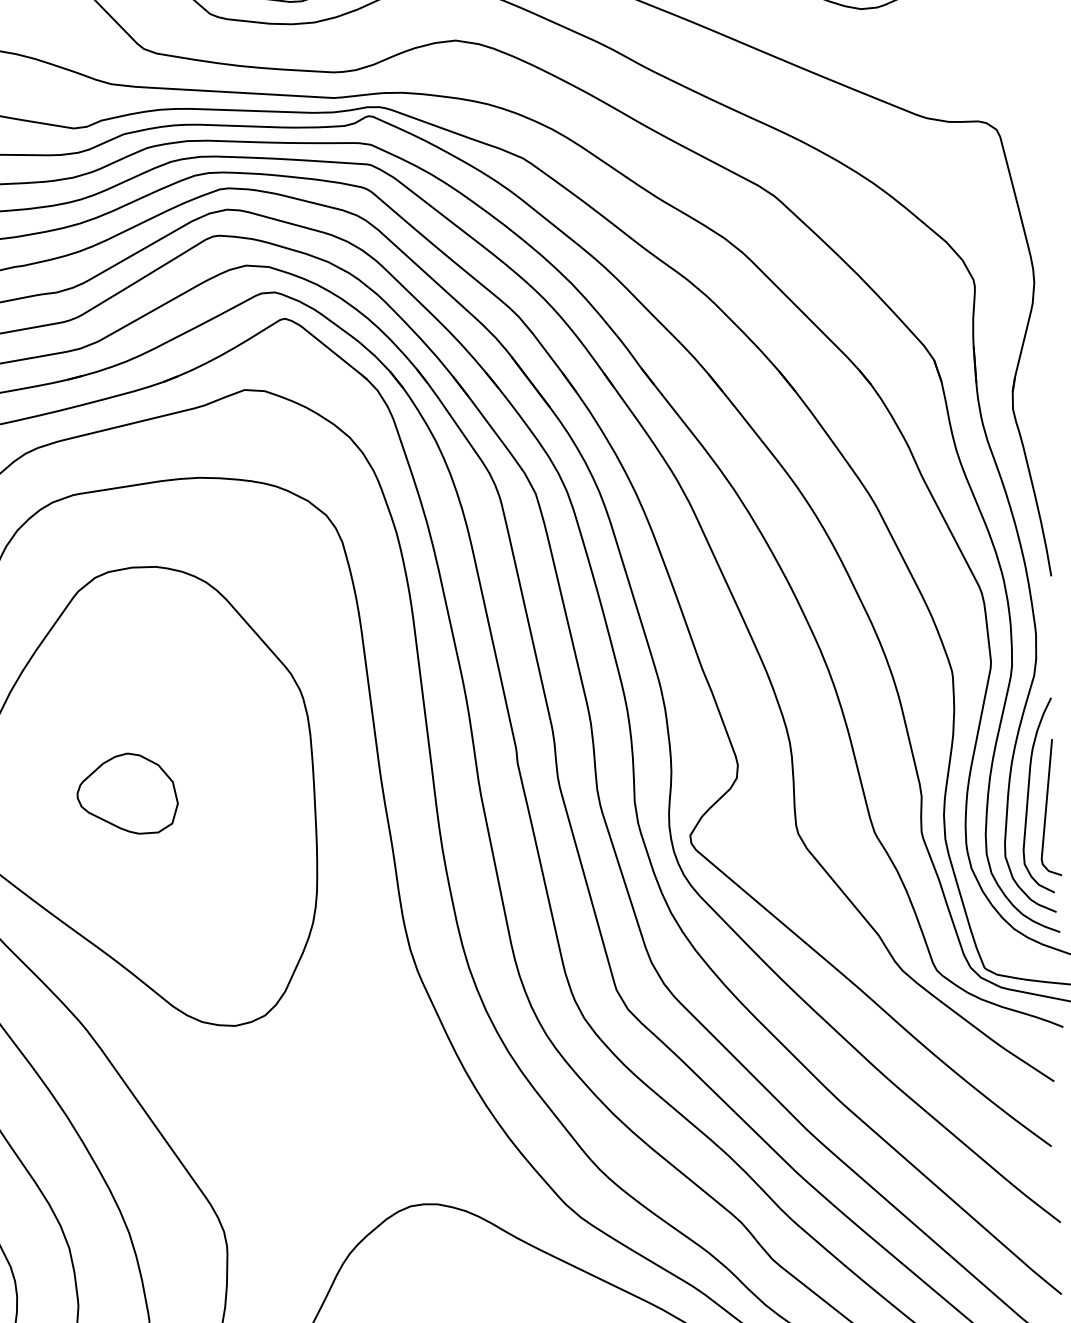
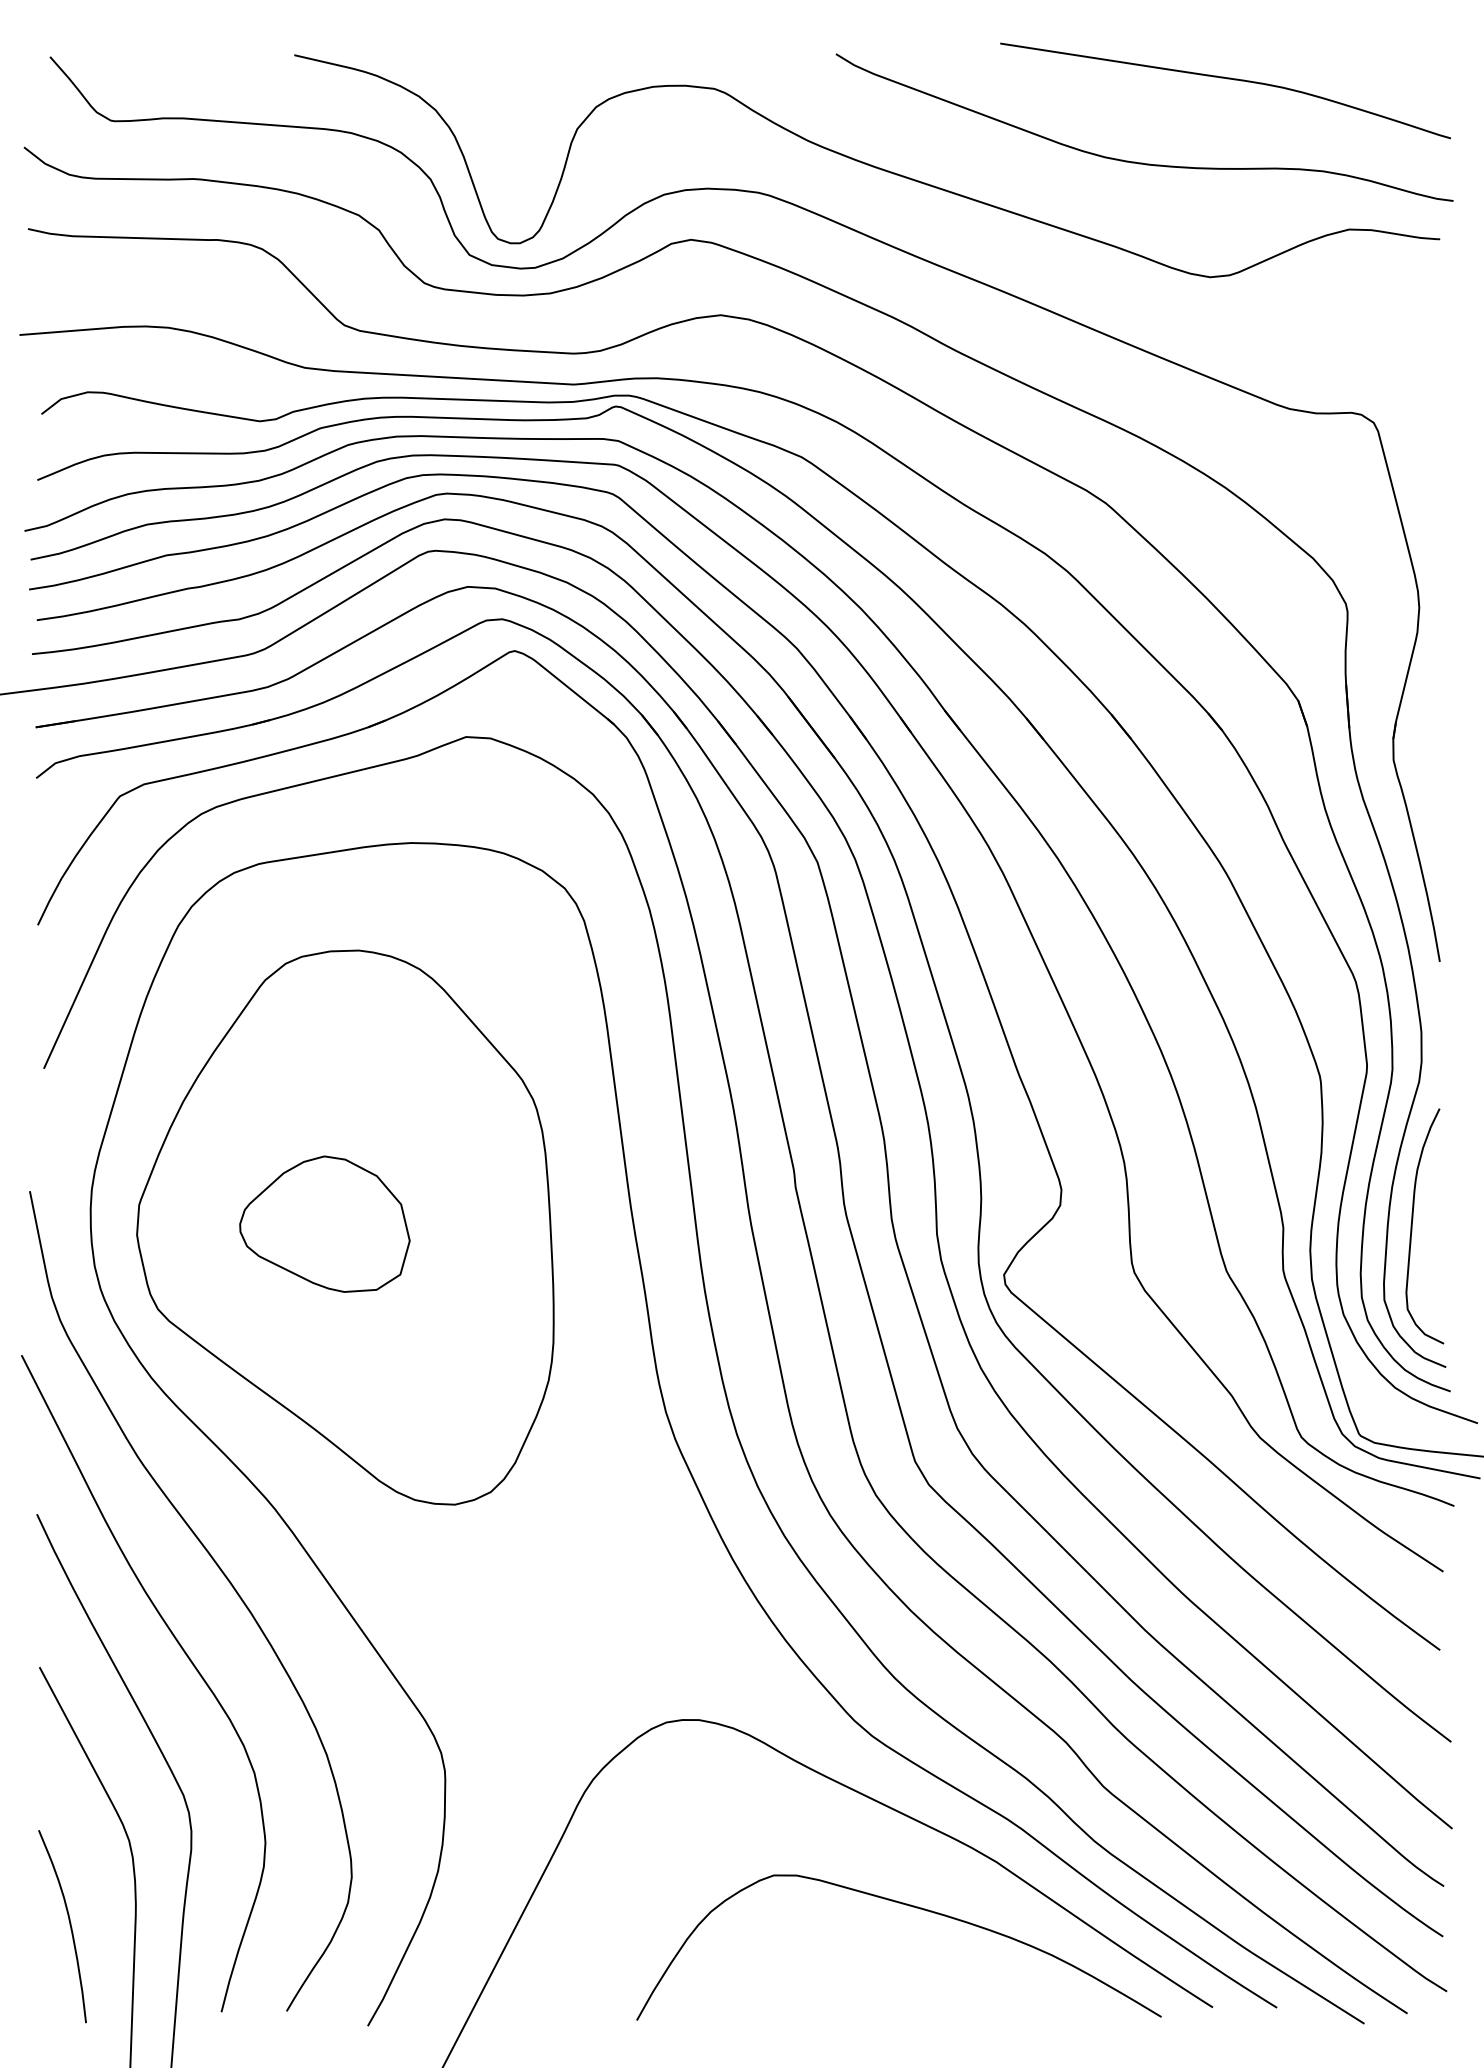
part: (127, 793) -> (324, 1224), size x1.4
curve: (1046, 807) -> (1434, 1240), removed

